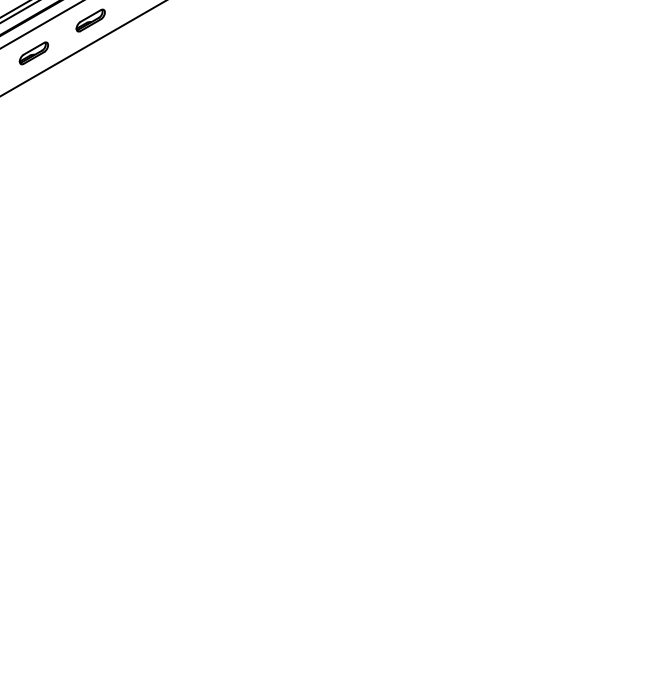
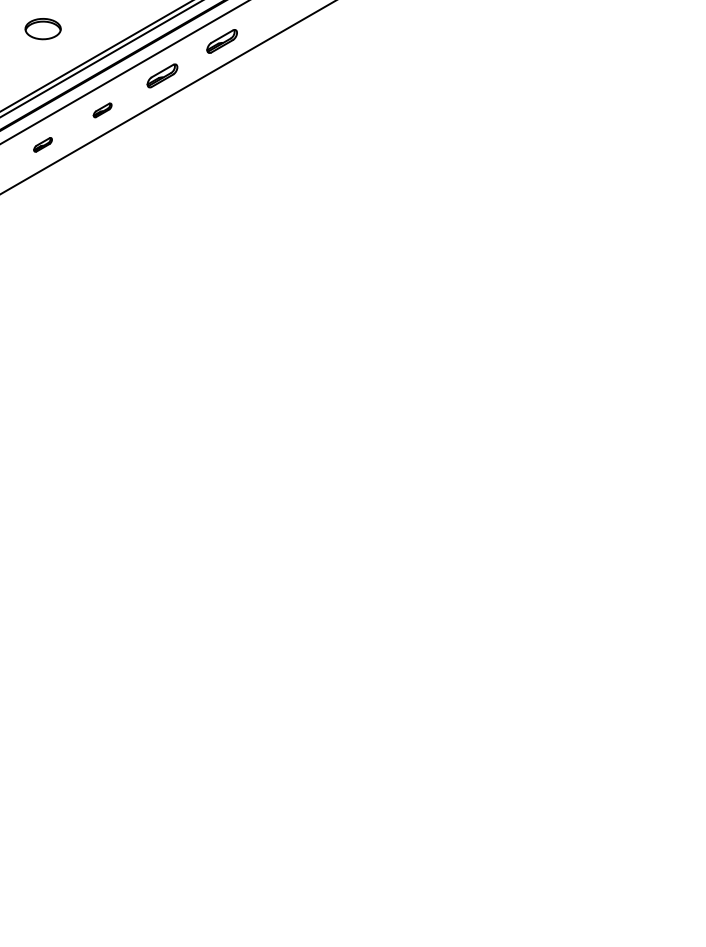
part: (90, 20) -> (102, 110), size x0.6
part: (33, 53) -> (42, 144), size x0.6

